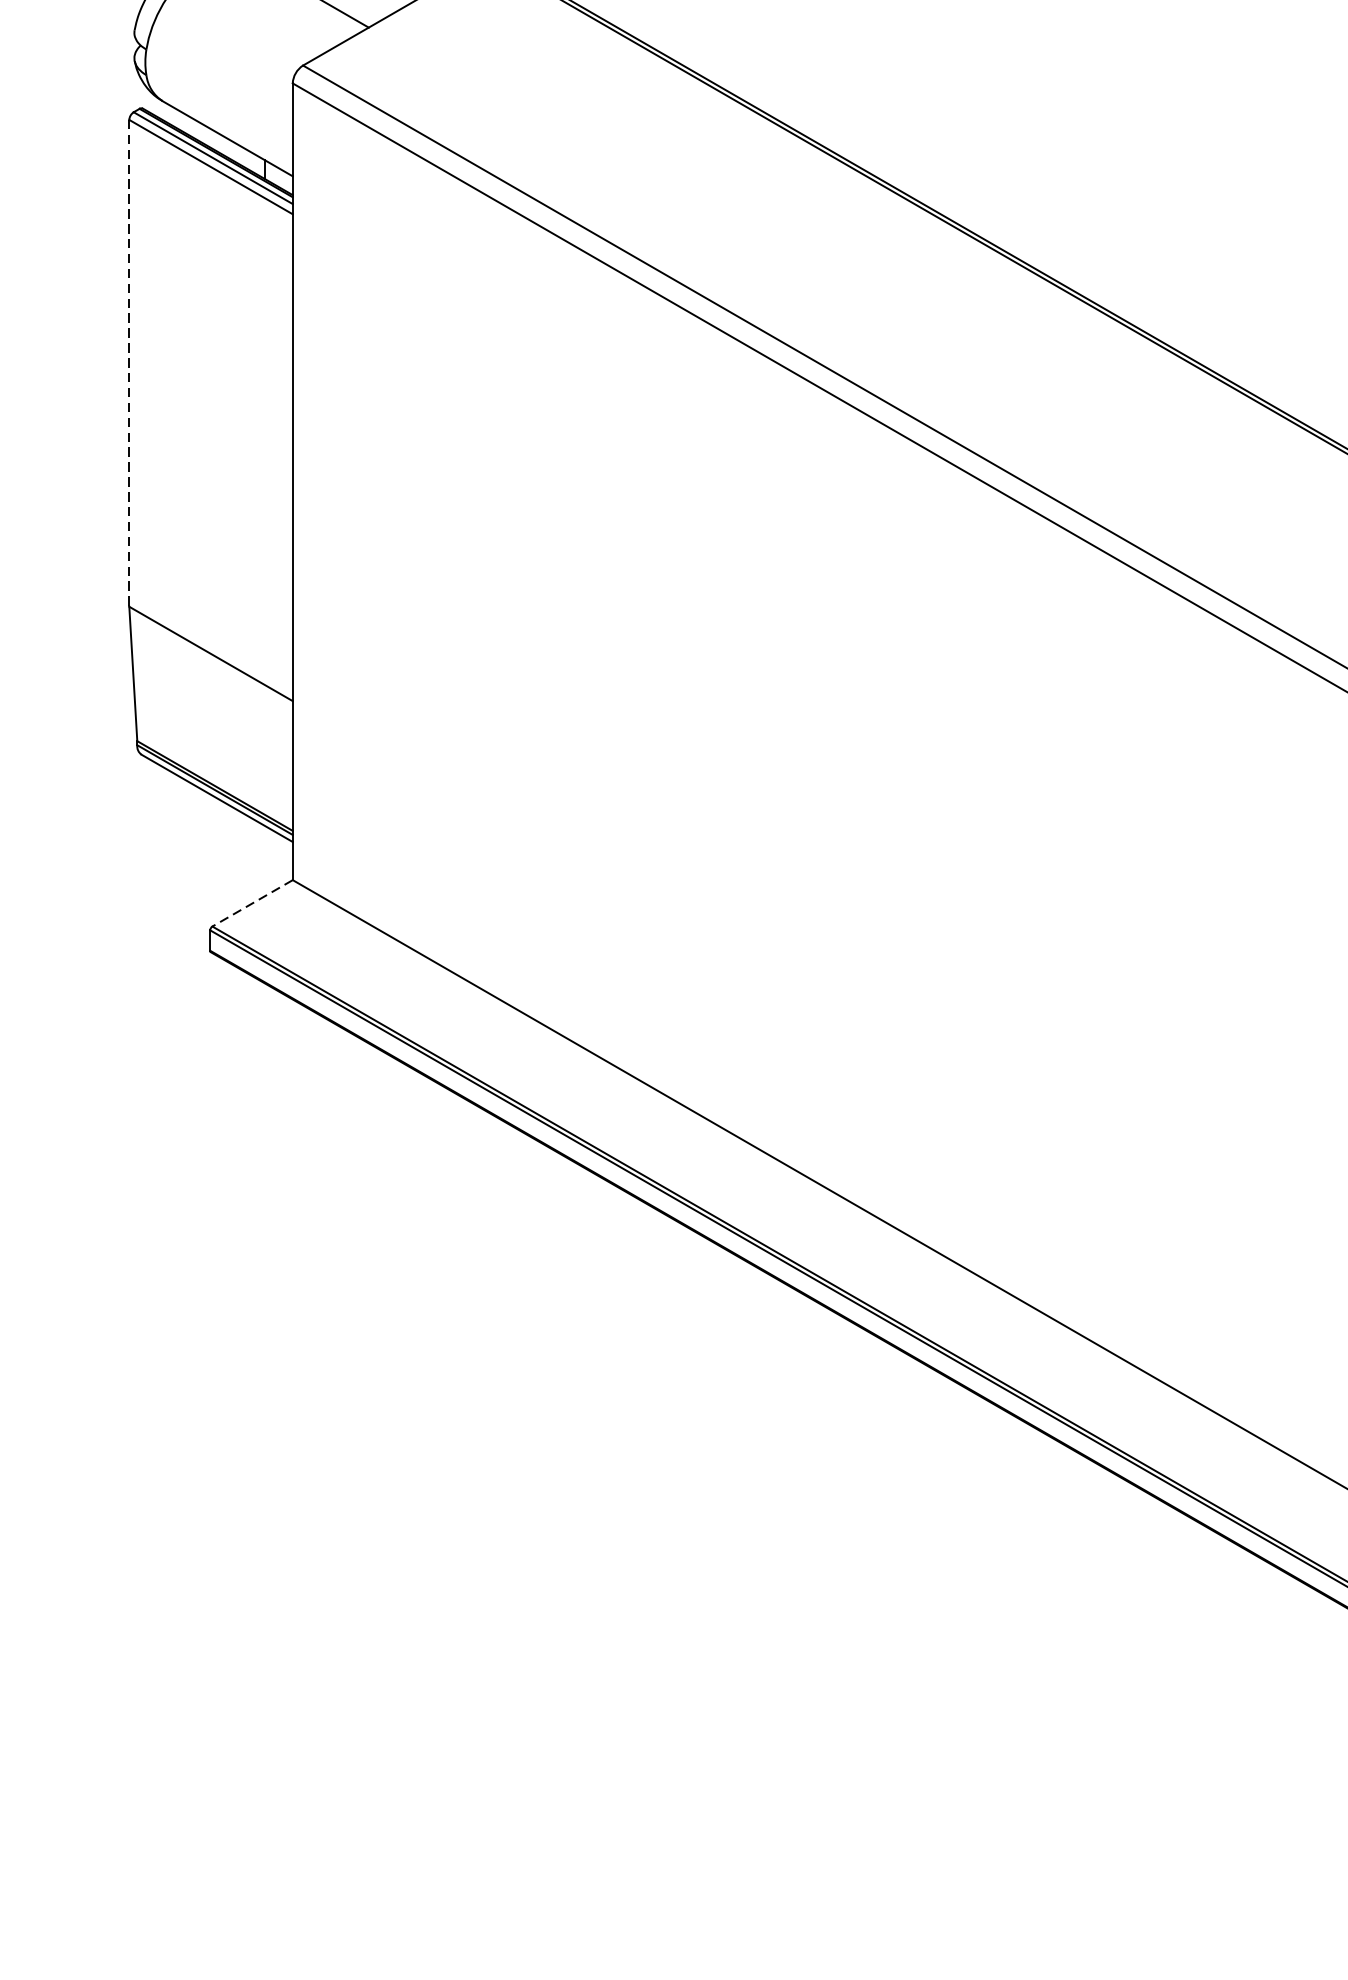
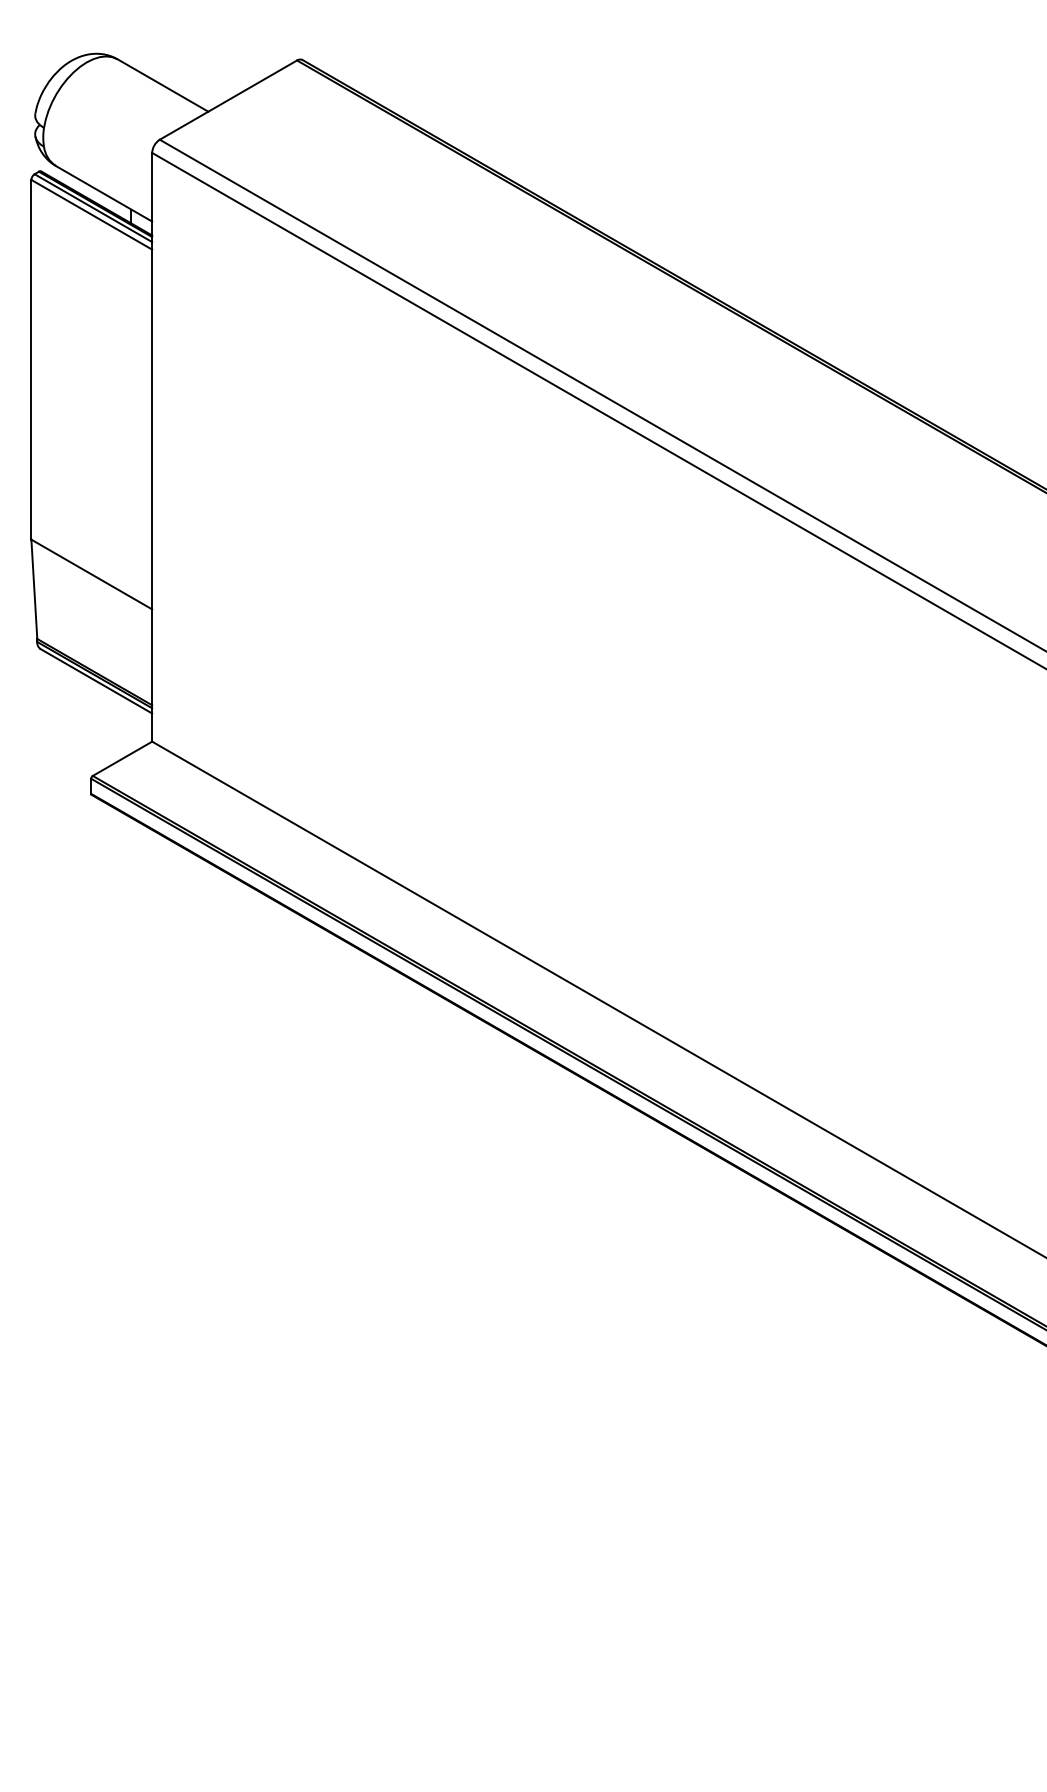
line: (129, 362) -> (31, 359), dashed -> solid
line: (252, 904) -> (122, 759), dashed -> solid

